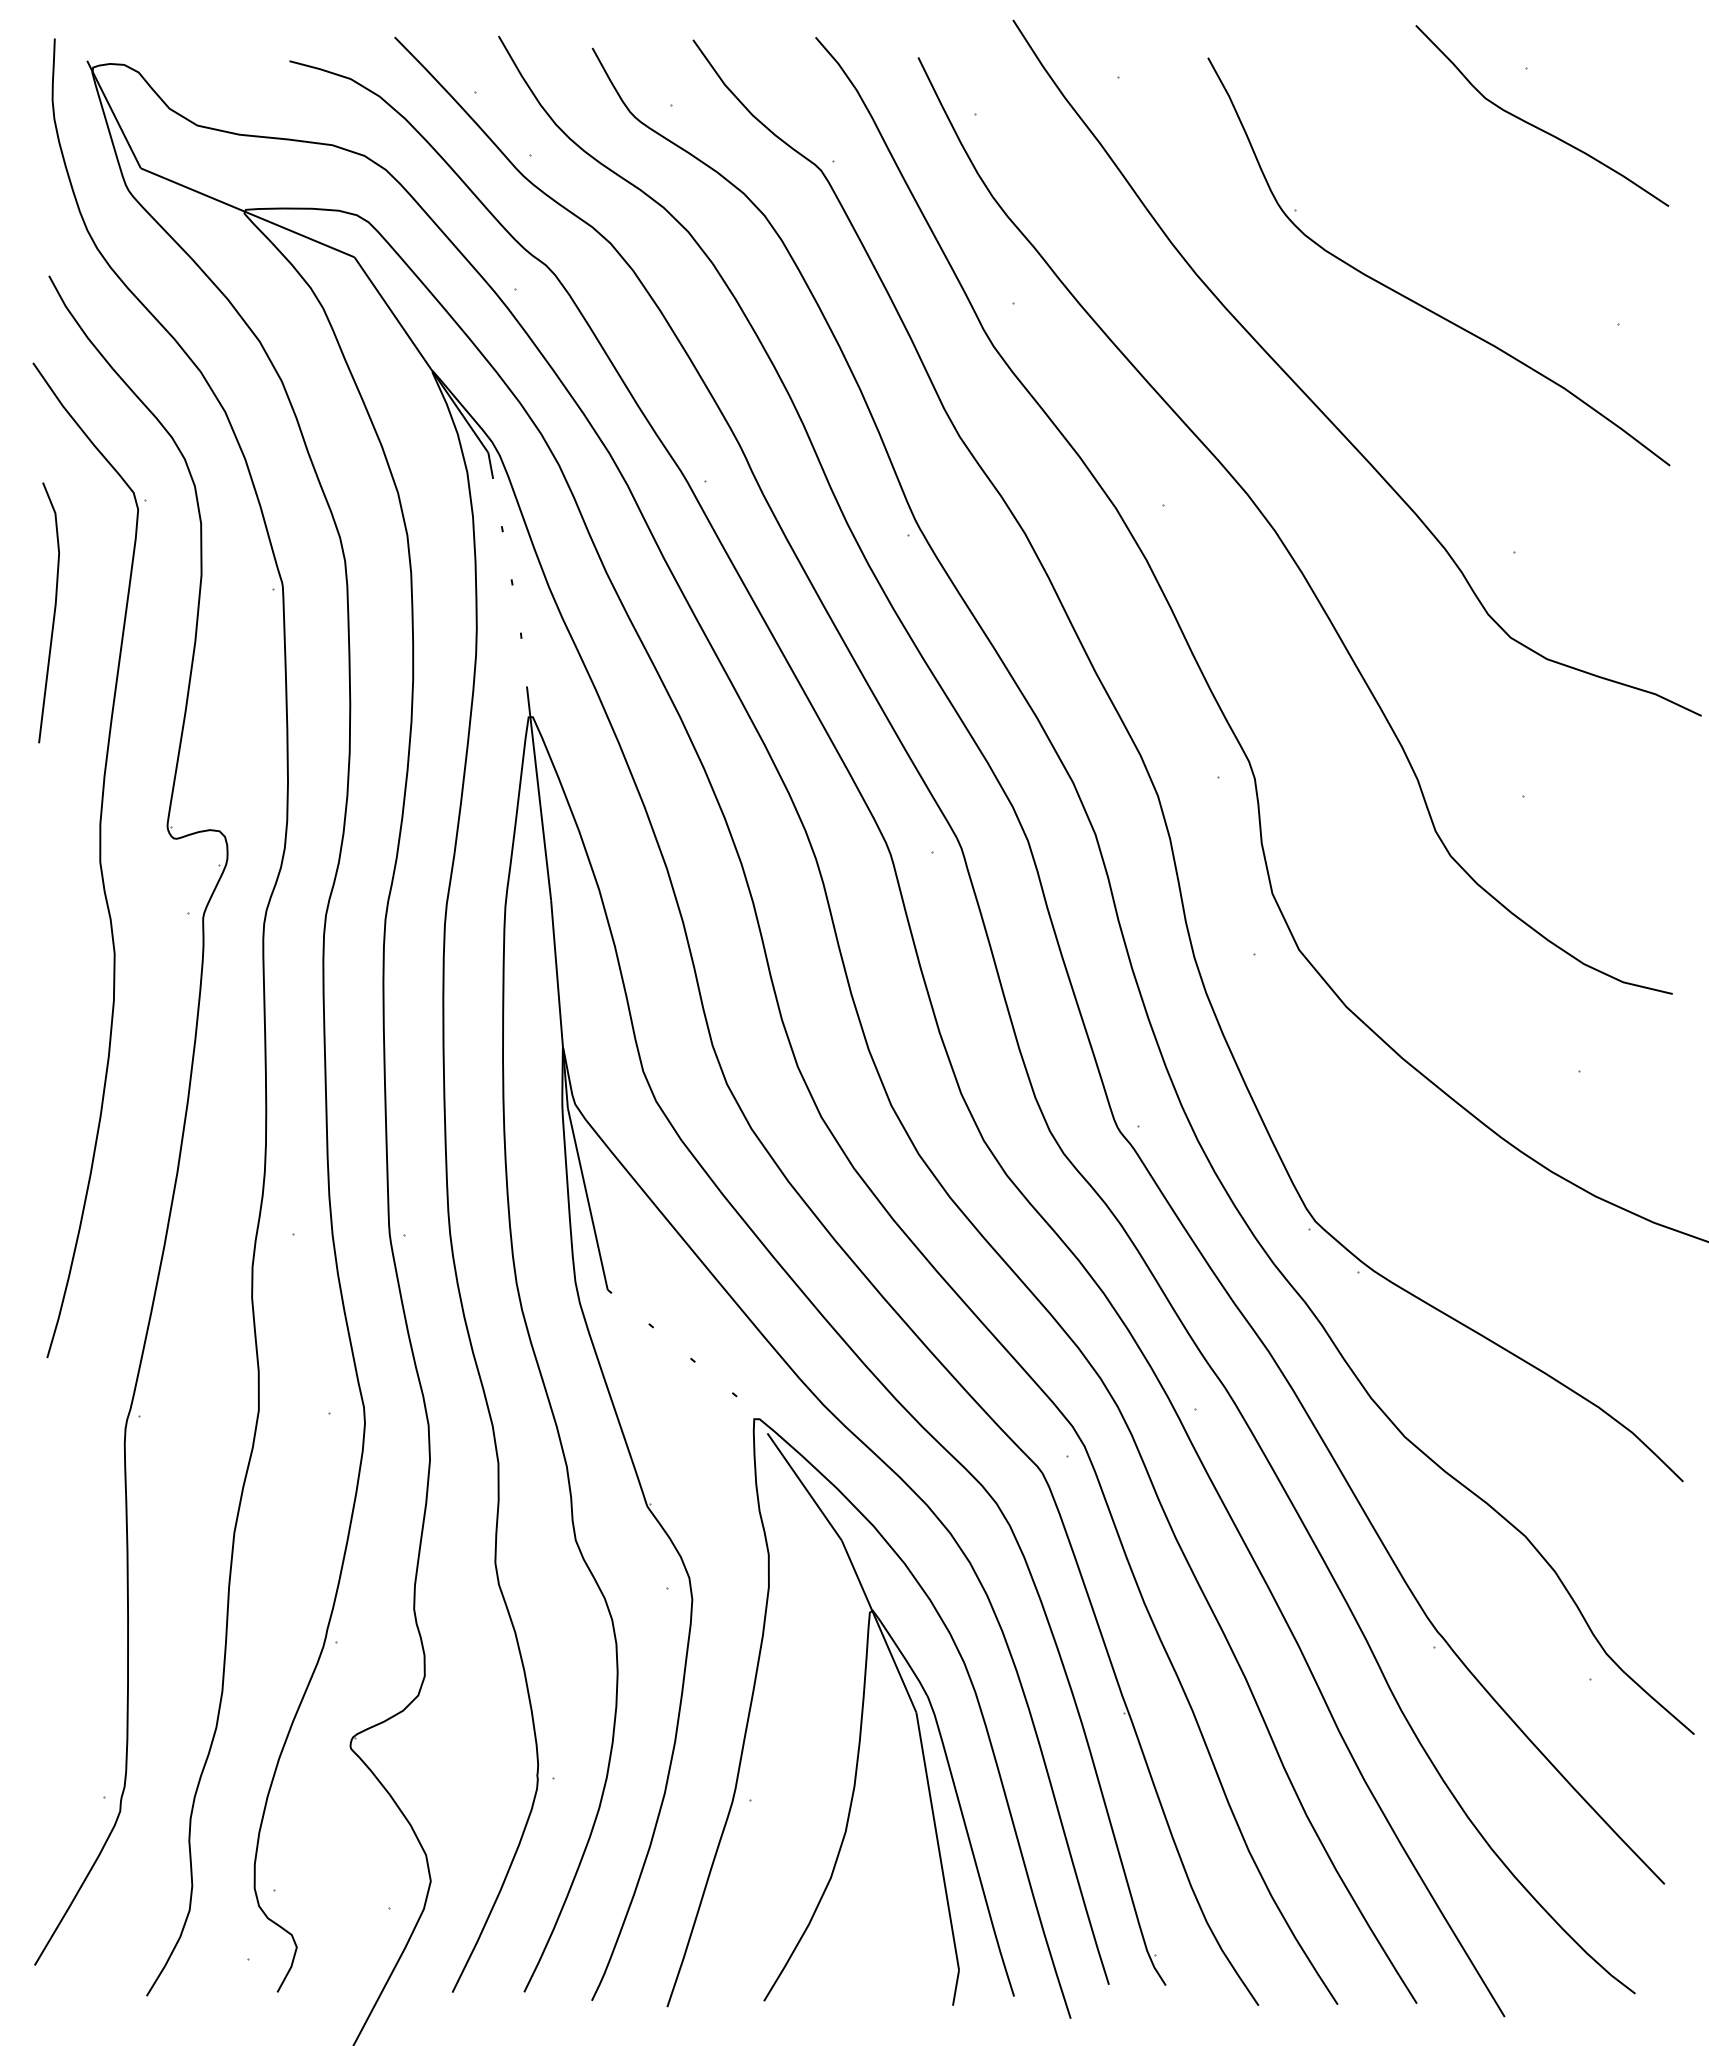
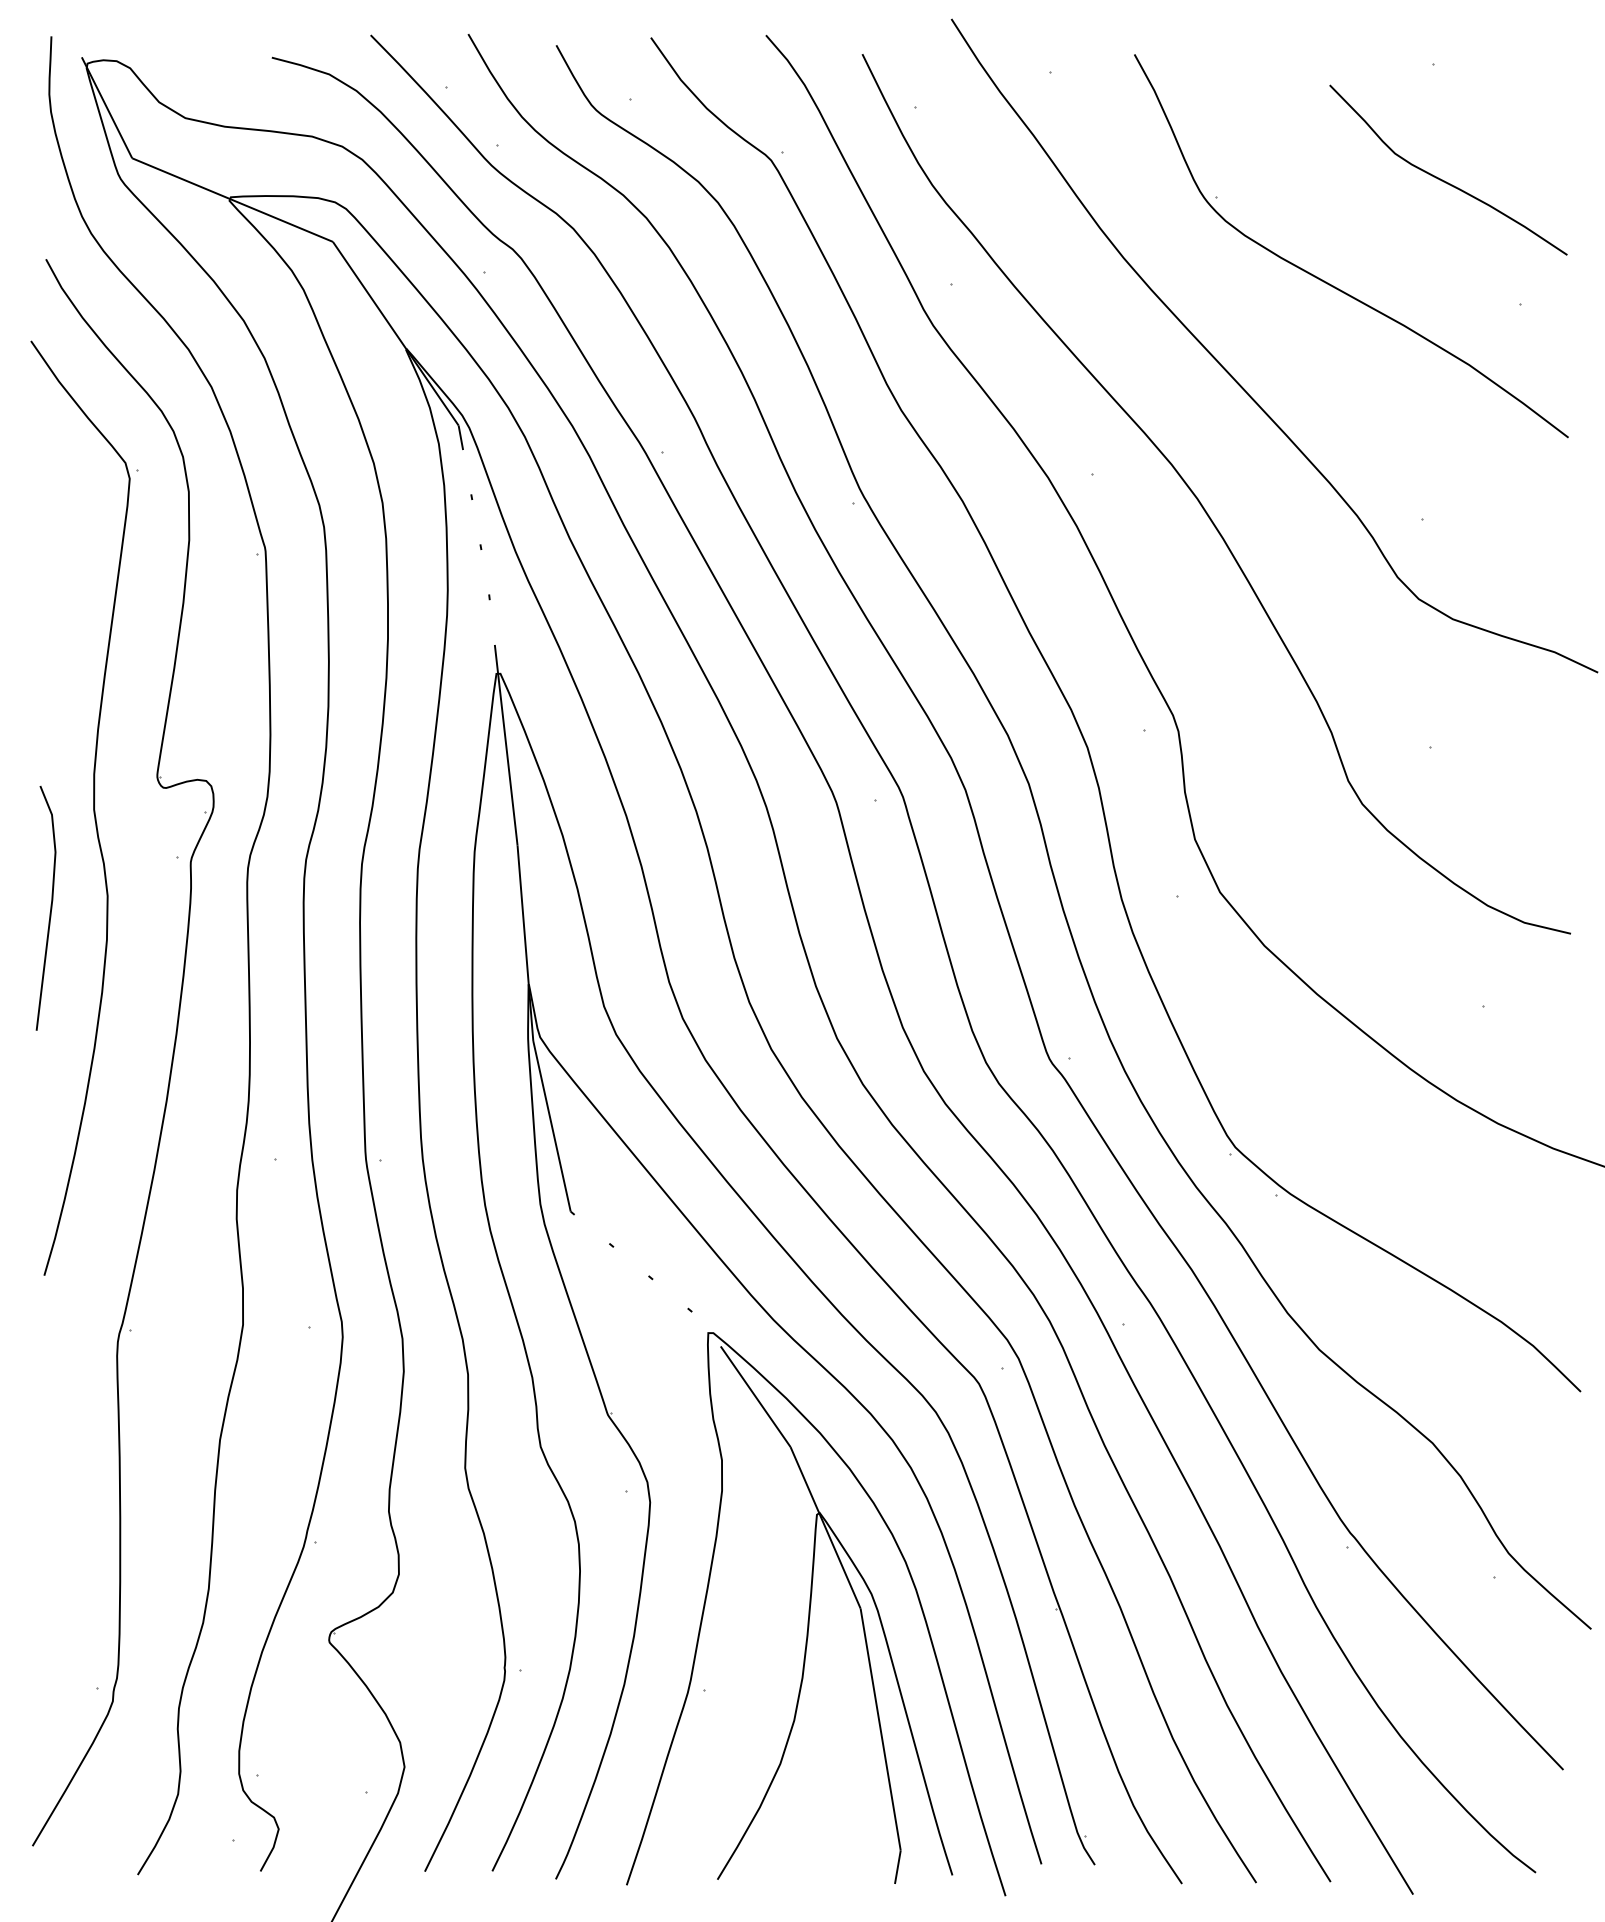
curve: (1537, 126) -> (1443, 180), moved
line: (53, 612) -> (50, 907), moved

